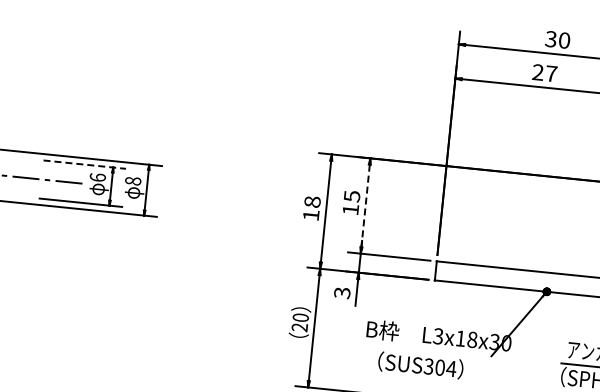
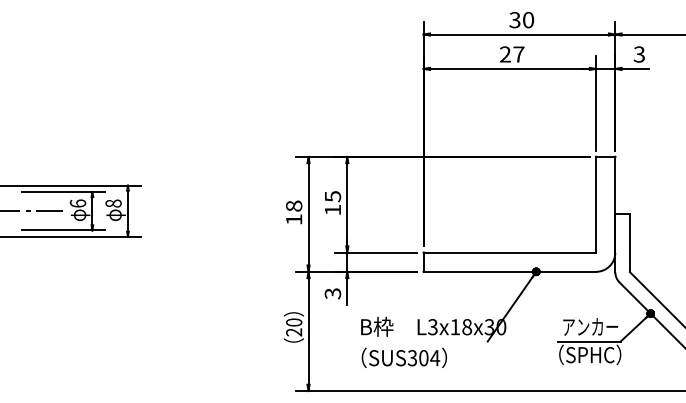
line: (85, 165) -> (64, 192), dashed -> solid
line: (365, 205) -> (347, 204), dashed -> solid
text: (420, 365) -> (403, 357), moved

